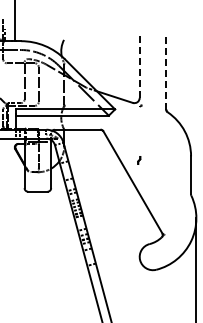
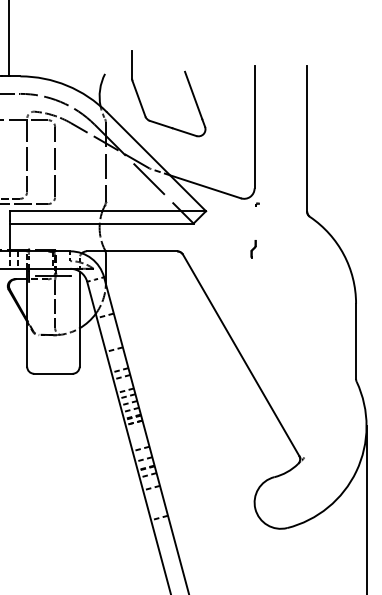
part: (106, 47) -> (188, 88), added
line: (139, 67) -> (254, 128), dashed -> solid
line: (166, 72) -> (307, 138), dashed -> solid
part: (139, 160) -> (254, 248), moved

